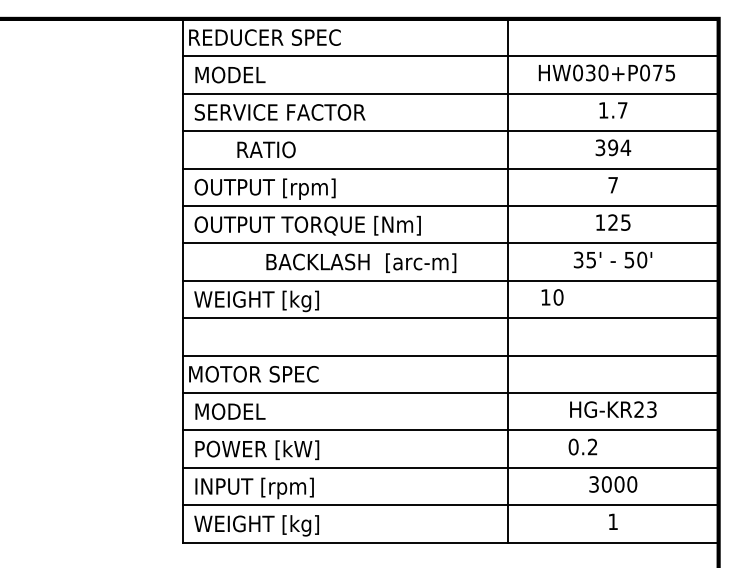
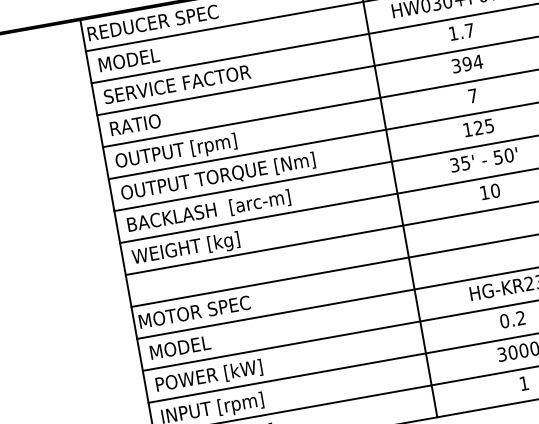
text: (266, 149) -> (135, 124), moved
text: (361, 262) -> (209, 211), moved
text: (552, 297) -> (490, 191), moved
text: (582, 446) -> (512, 319), moved

